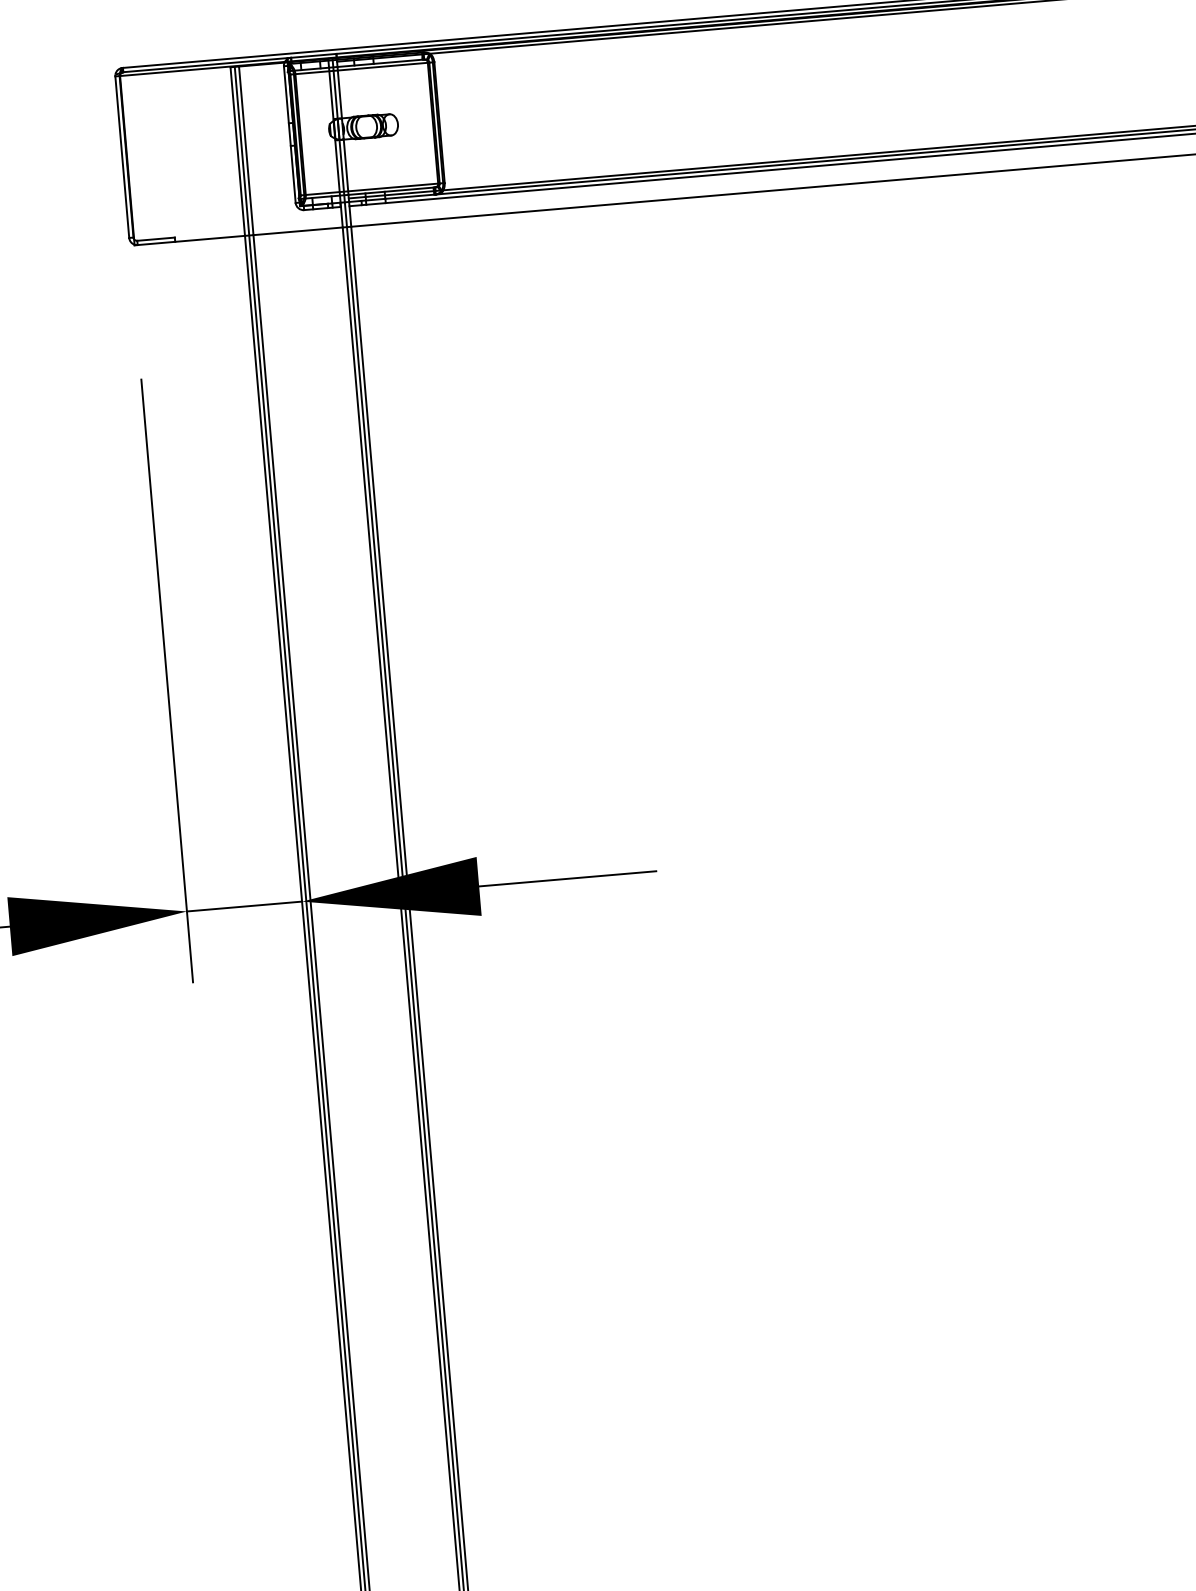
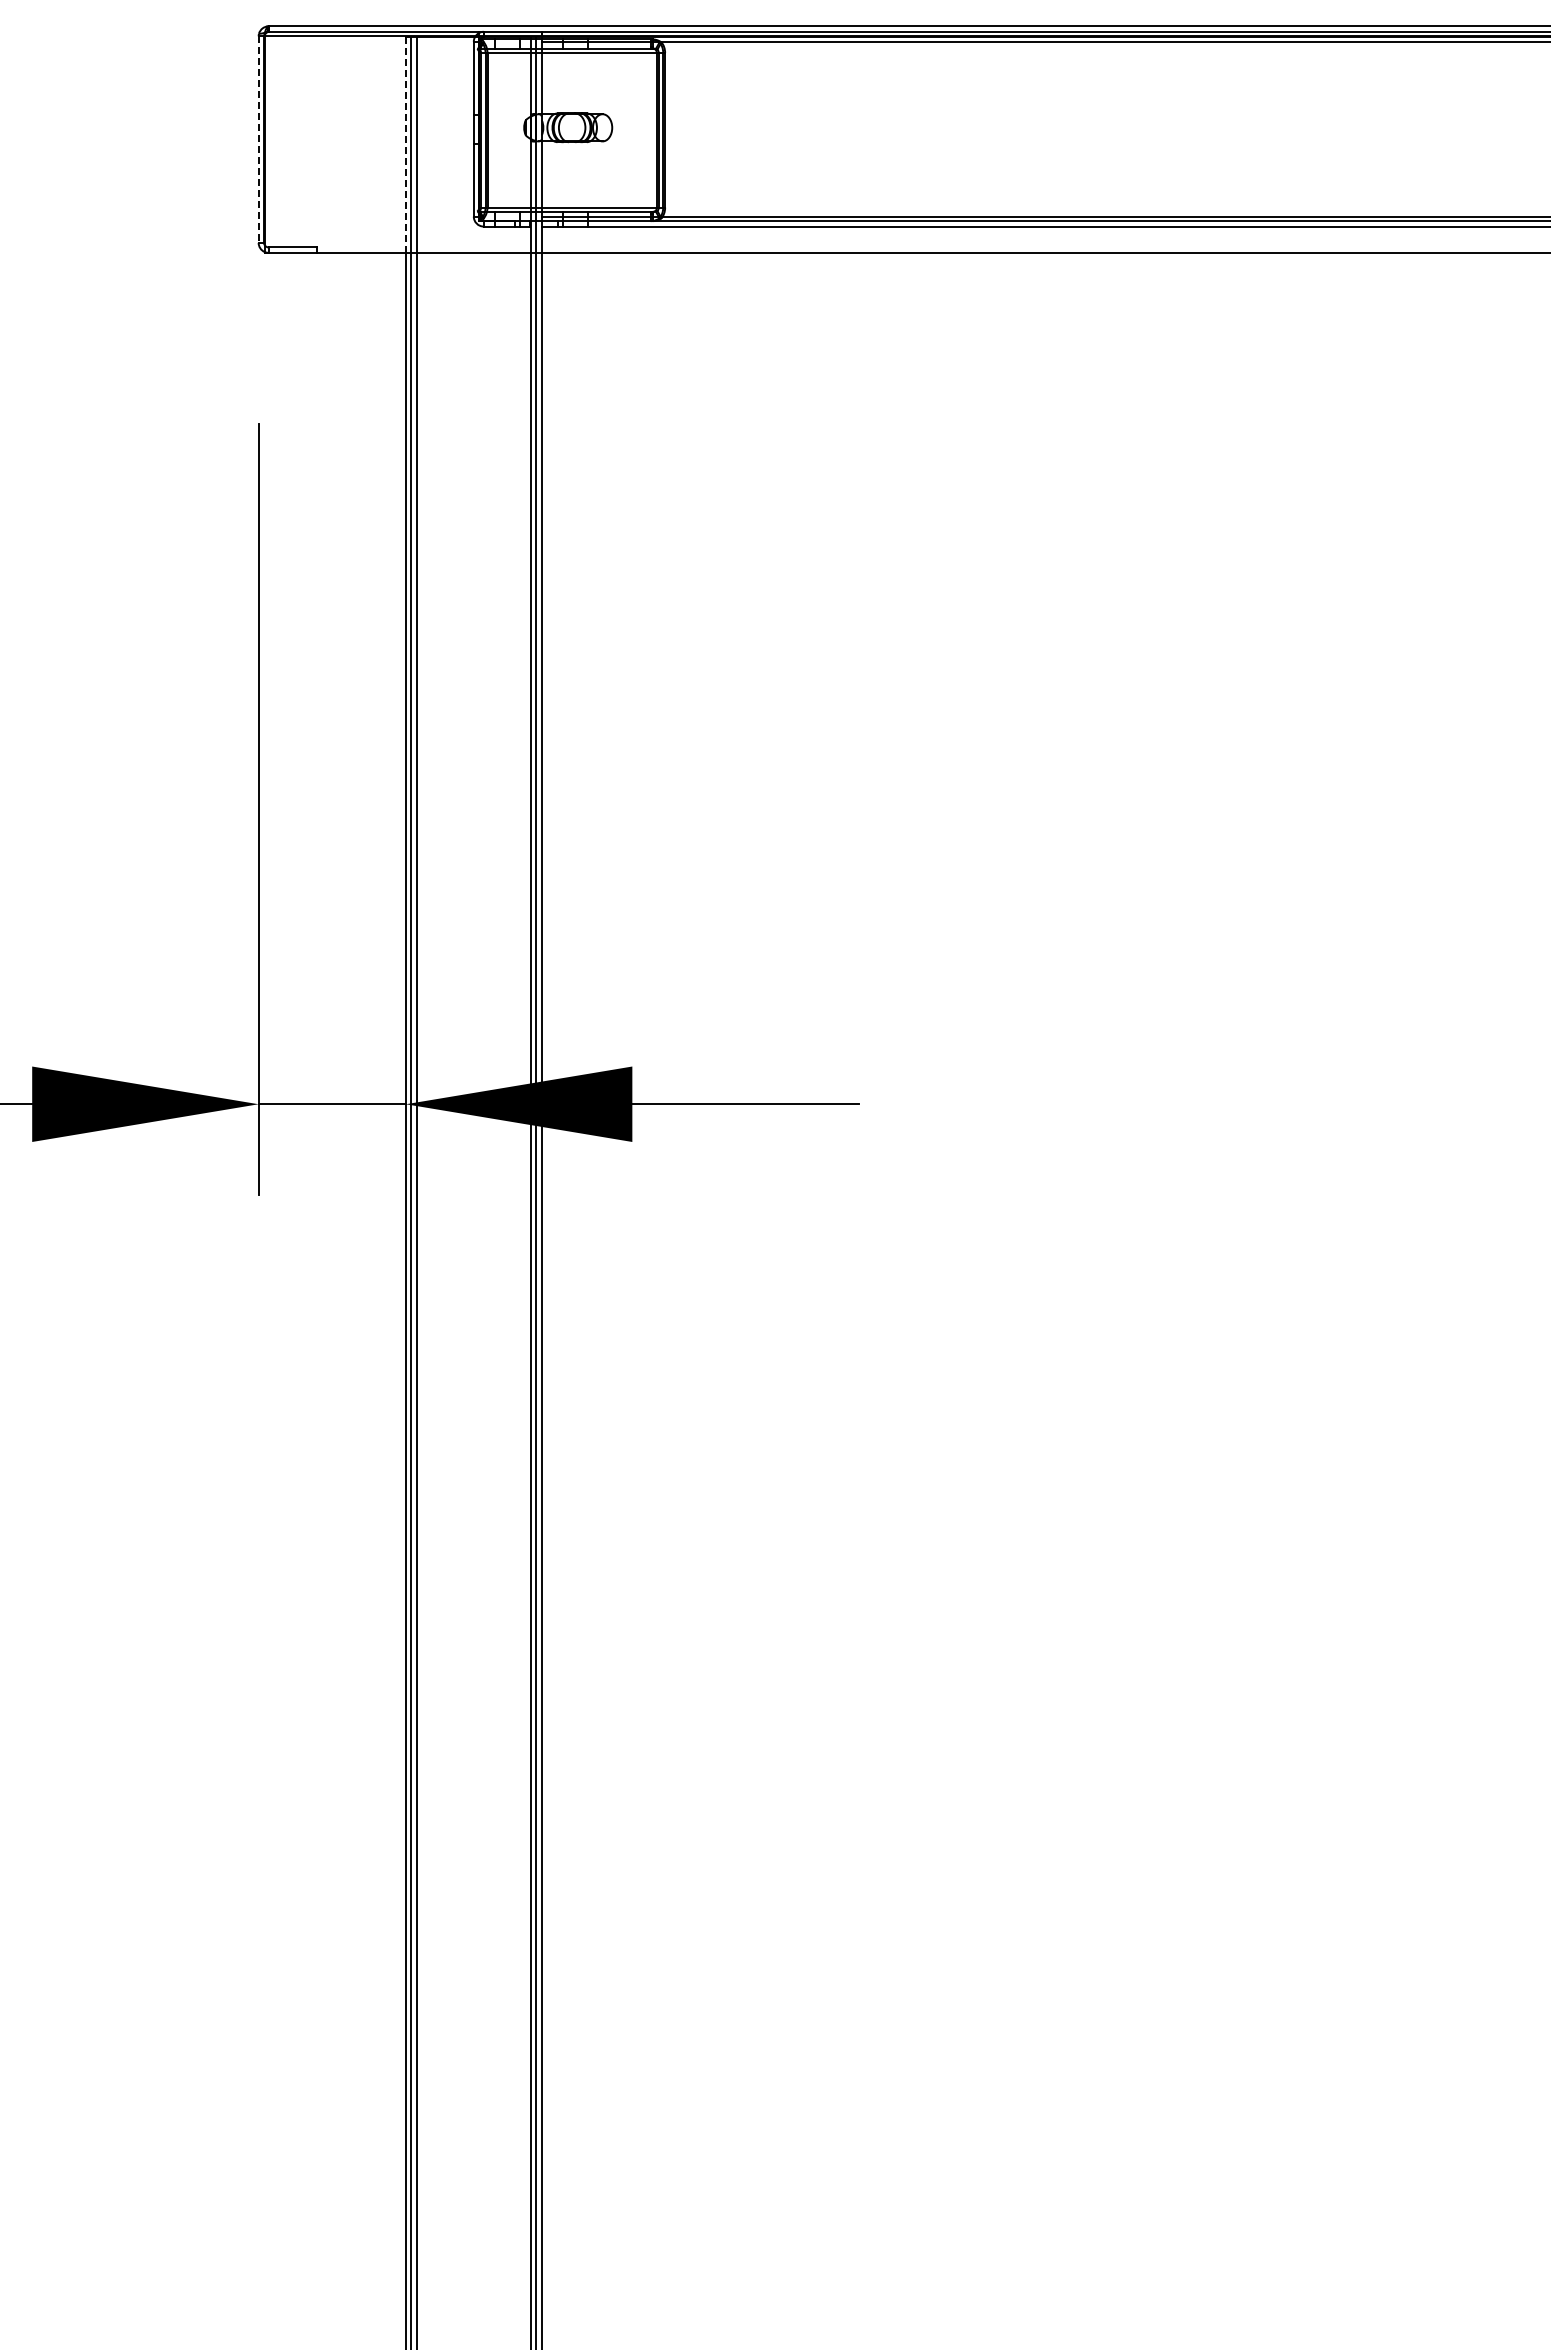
line: (237, 151) -> (405, 145), solid -> dashed
line: (122, 157) -> (258, 140), solid -> dashed

